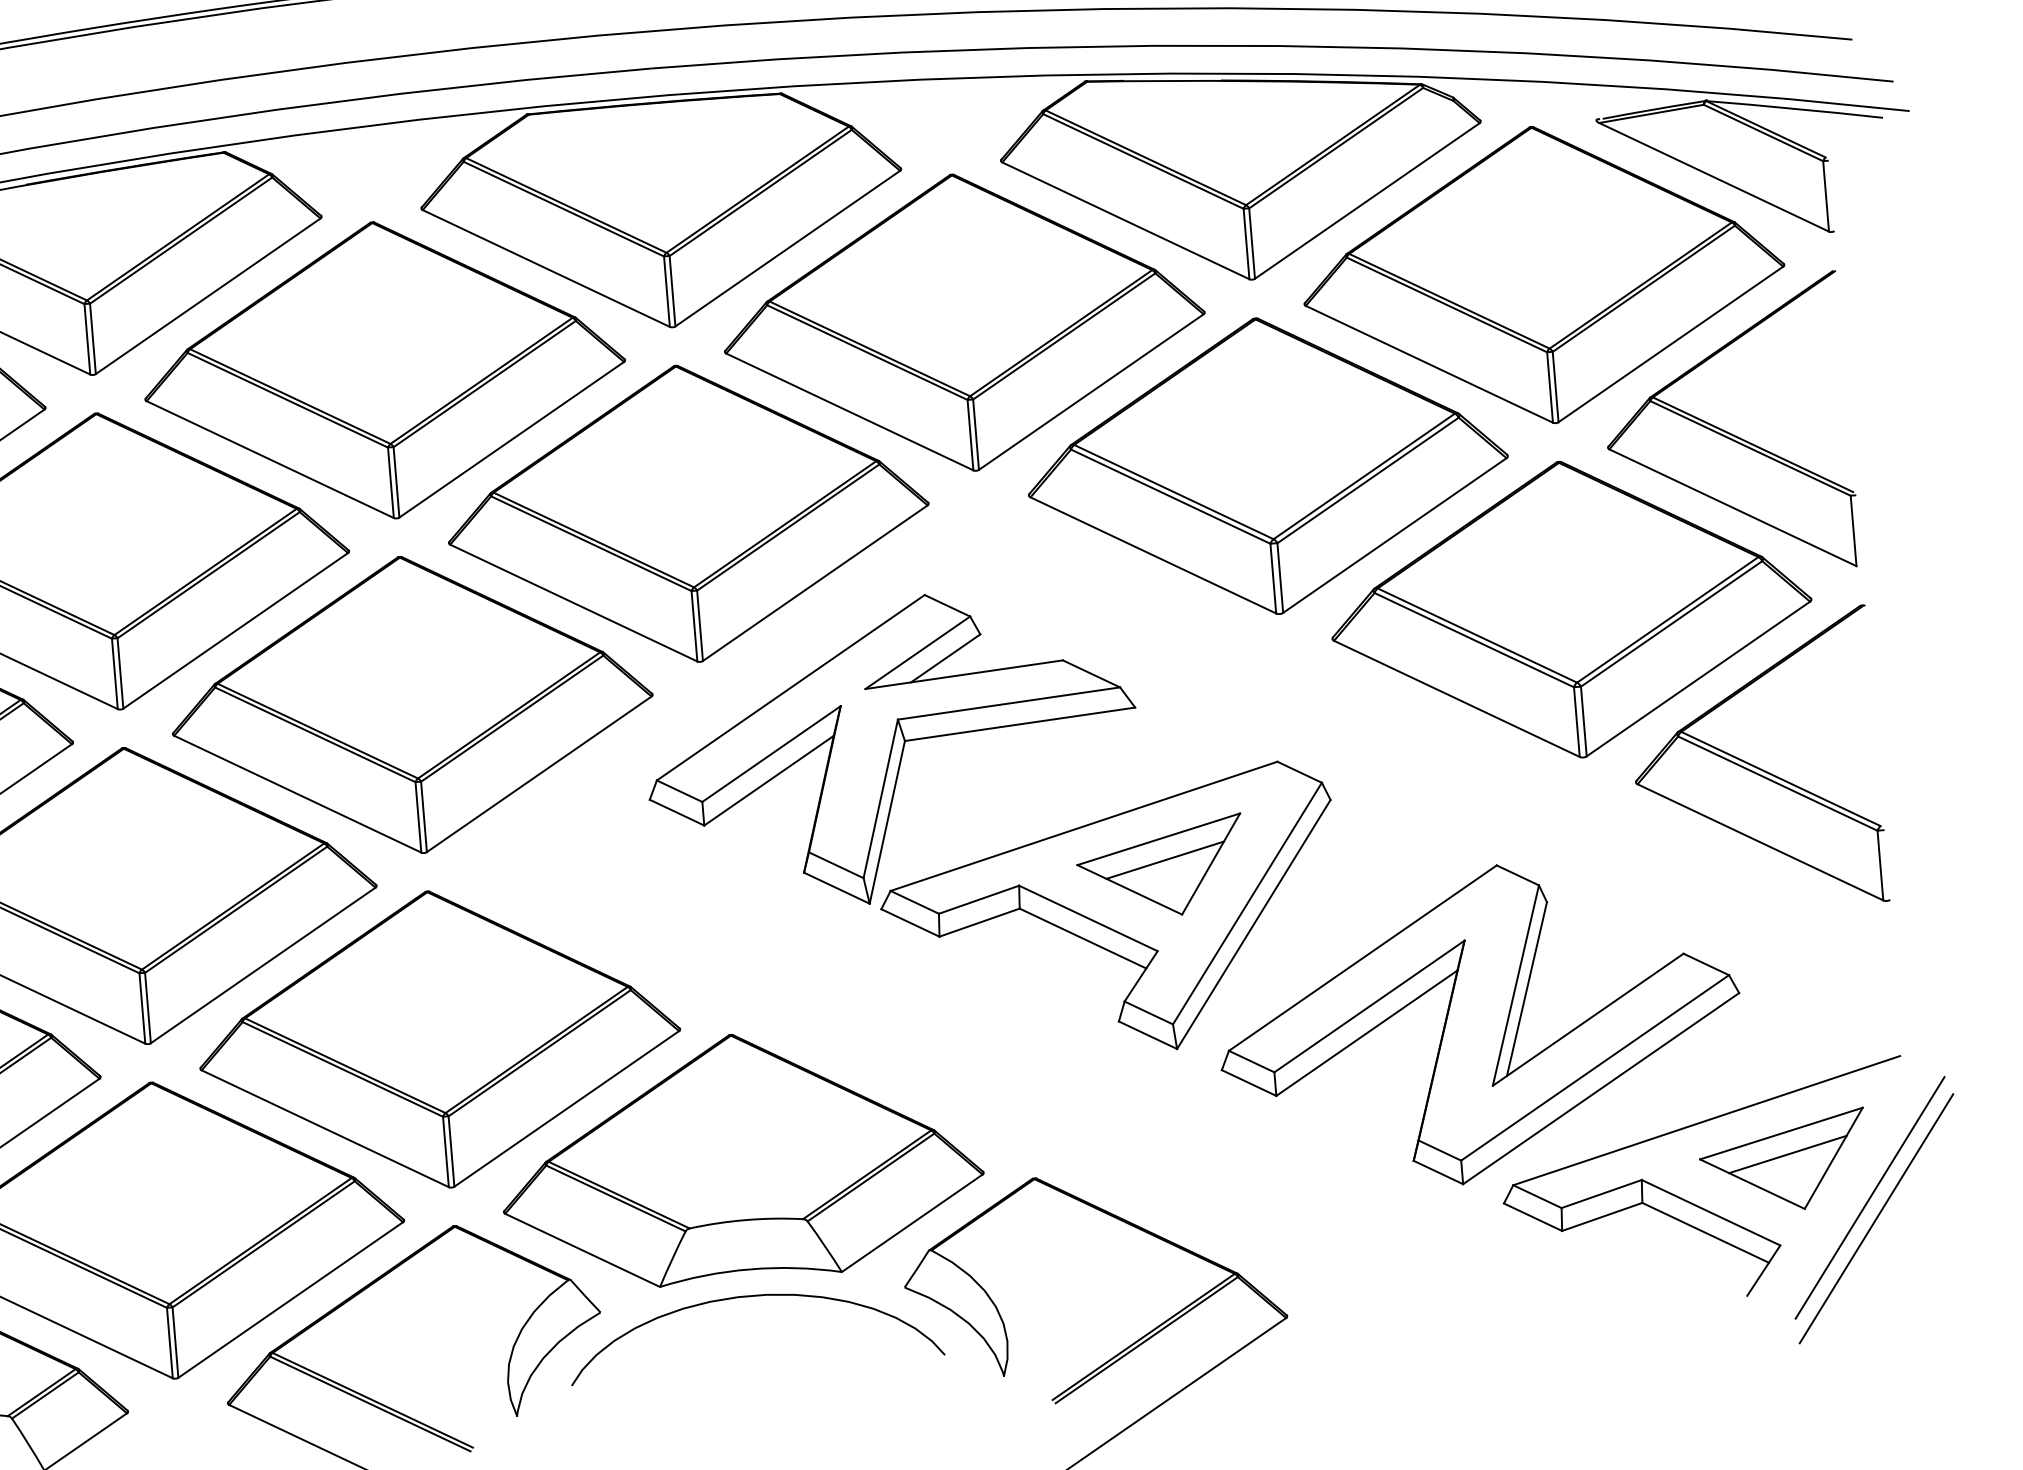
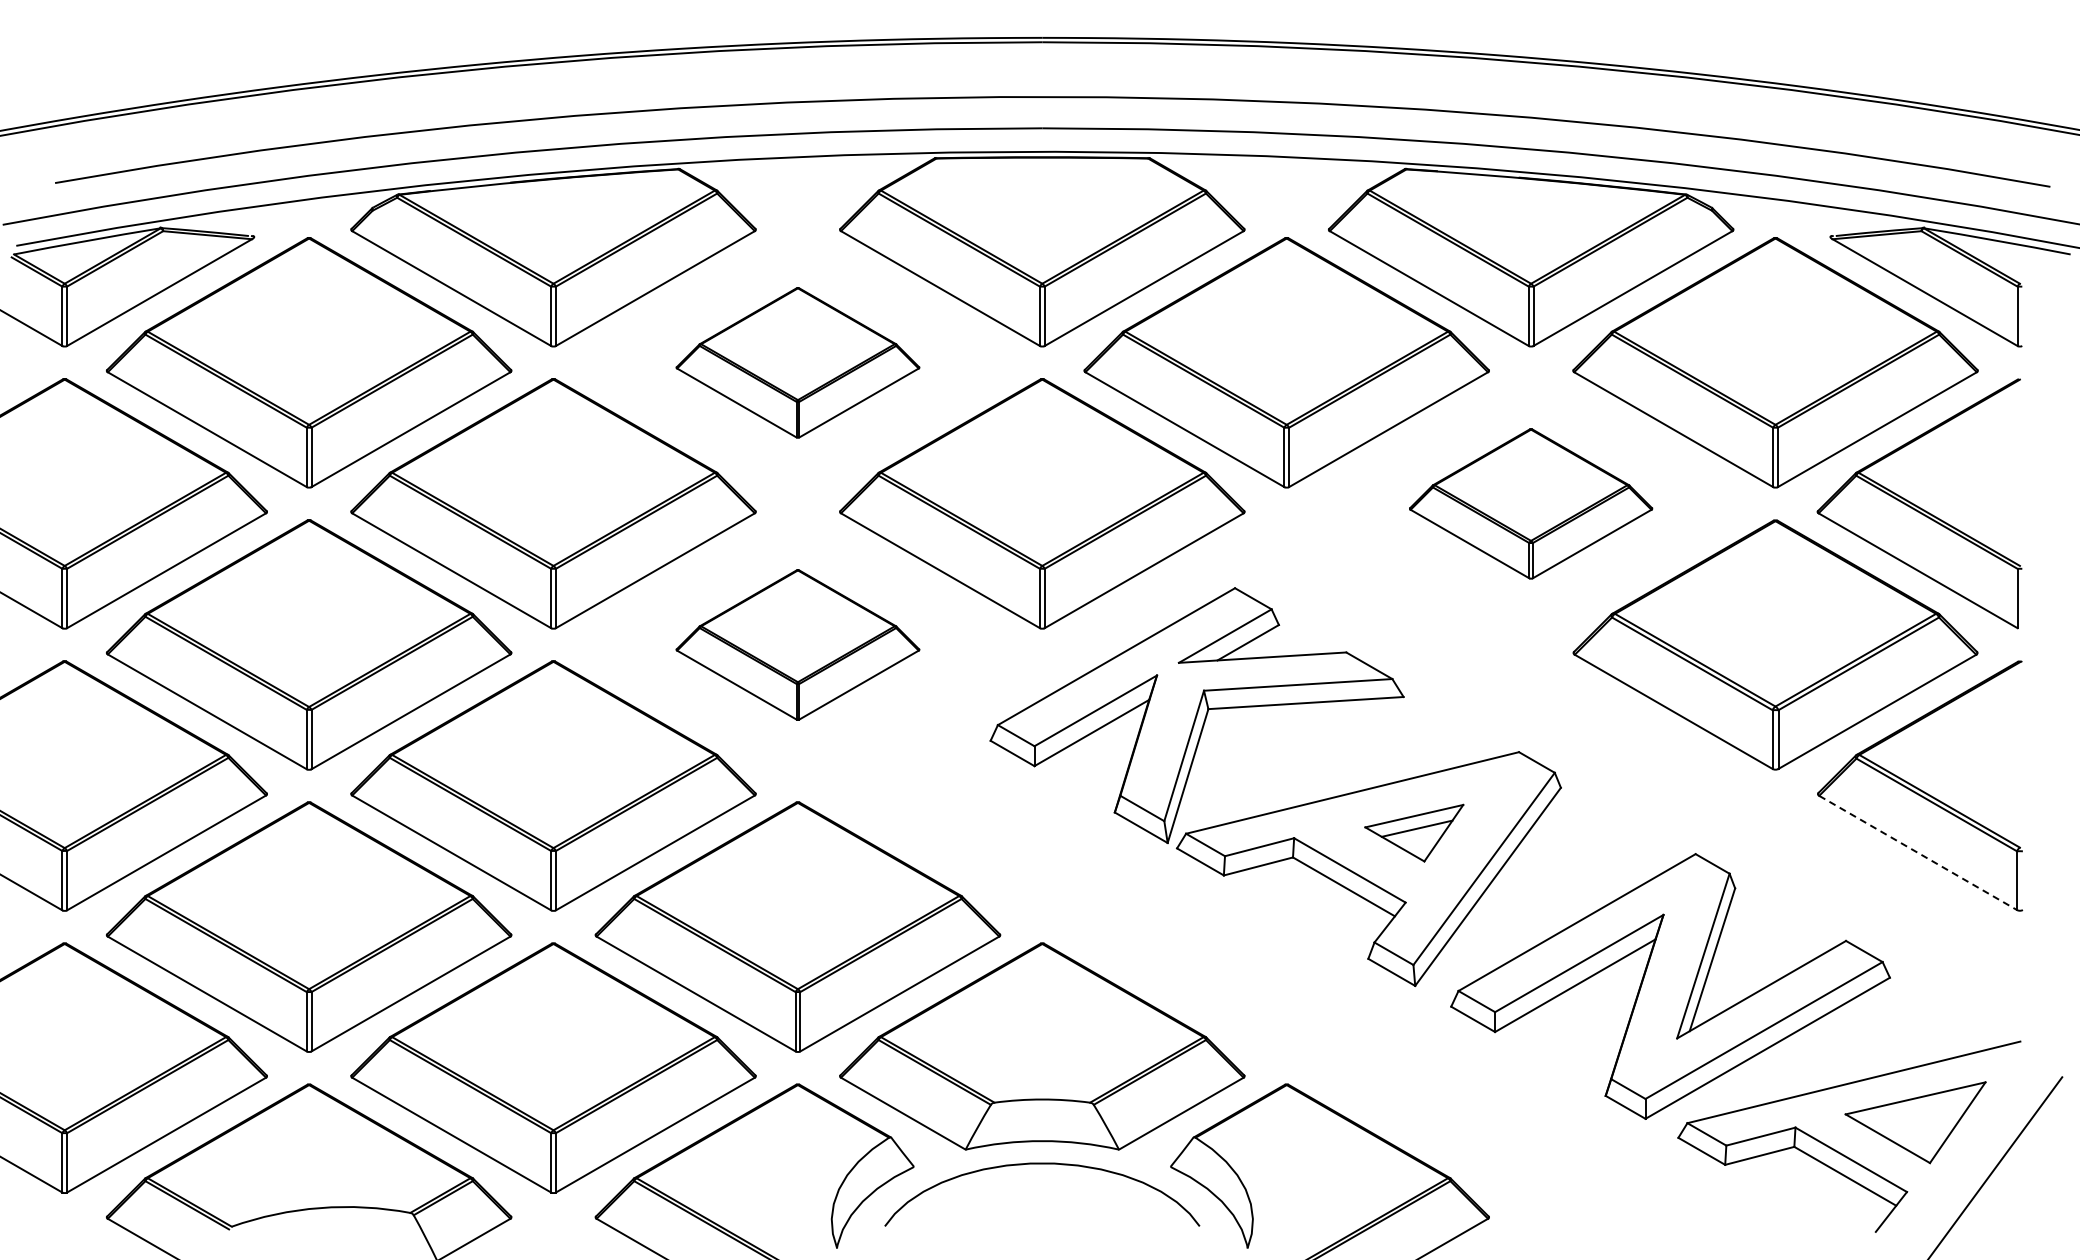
part: (383, 370) -> (797, 362), size x0.6
part: (1266, 465) -> (1530, 503), size x0.6
part: (411, 704) -> (797, 644), size x0.6
line: (1760, 842) -> (1918, 853), solid -> dashed
part: (1161, 867) -> (1414, 832), size x0.7
line: (1787, 1153) -> (1919, 1115), removed
line: (1870, 1198) -> (1985, 1158), removed

